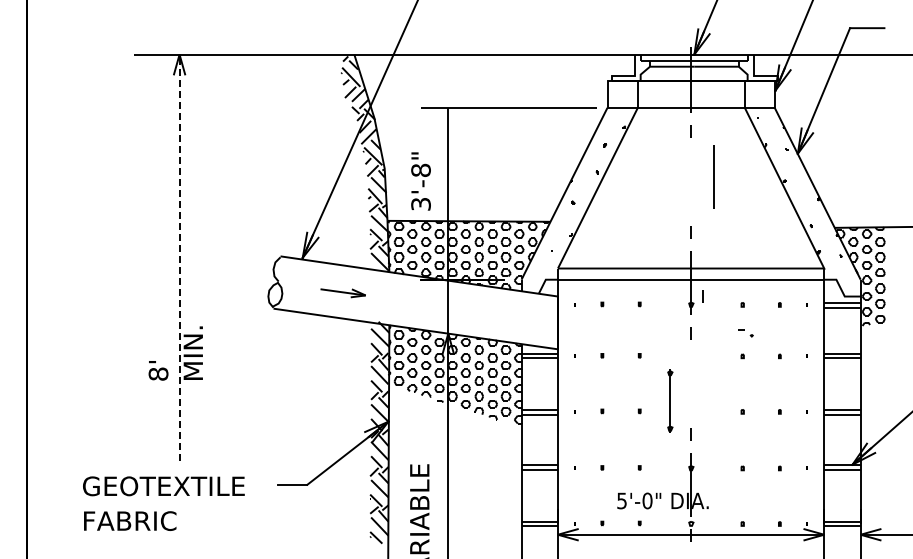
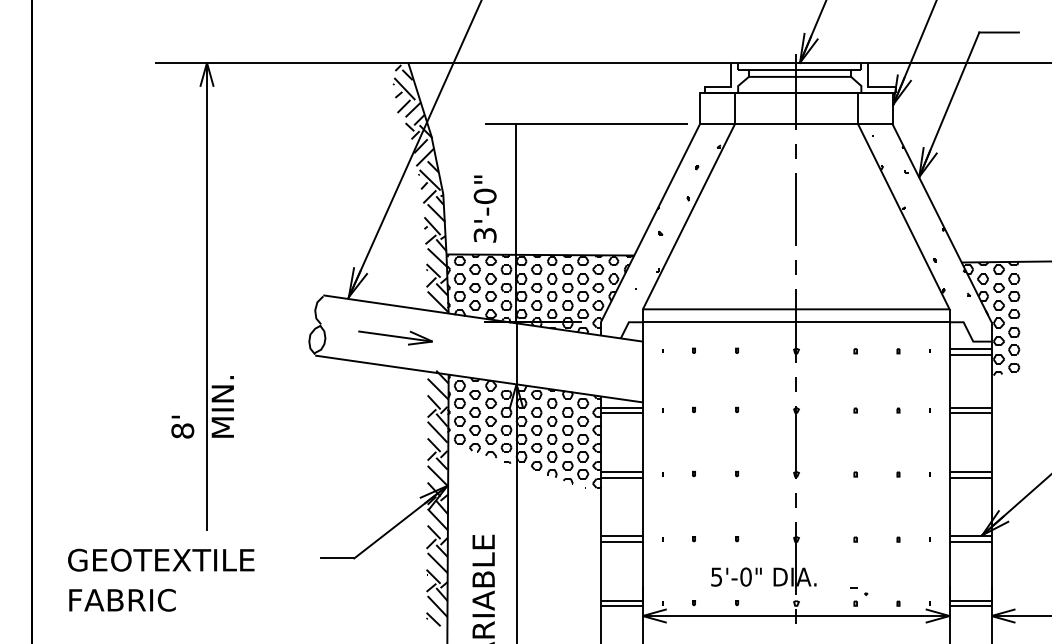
text: (420, 170) -> (484, 196), 3'-8" -> 3'-0"
line: (713, 176) -> (795, 209), moved
line: (179, 257) -> (206, 296), dashed -> solid
part: (342, 292) -> (394, 336), size x1.43
line: (702, 296) -> (809, 341), removed
part: (745, 333) -> (858, 591), moved
part: (670, 400) -> (796, 441), moved
text: (163, 503) -> (160, 580), moved

